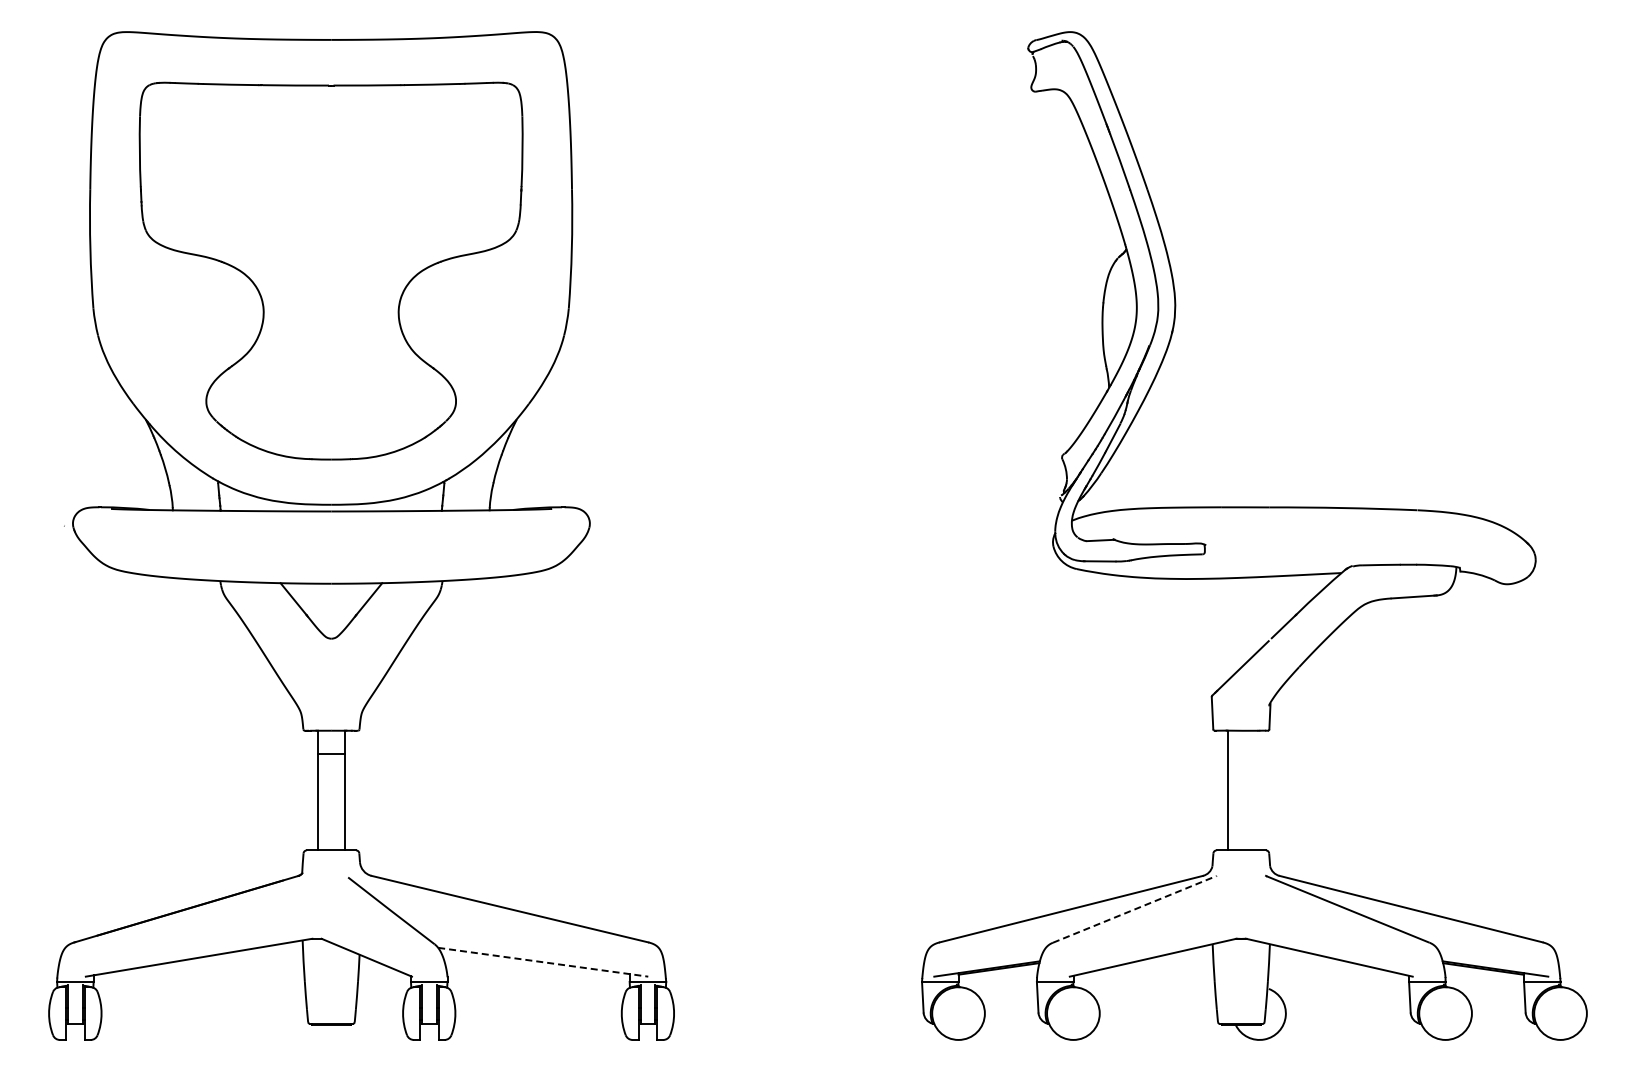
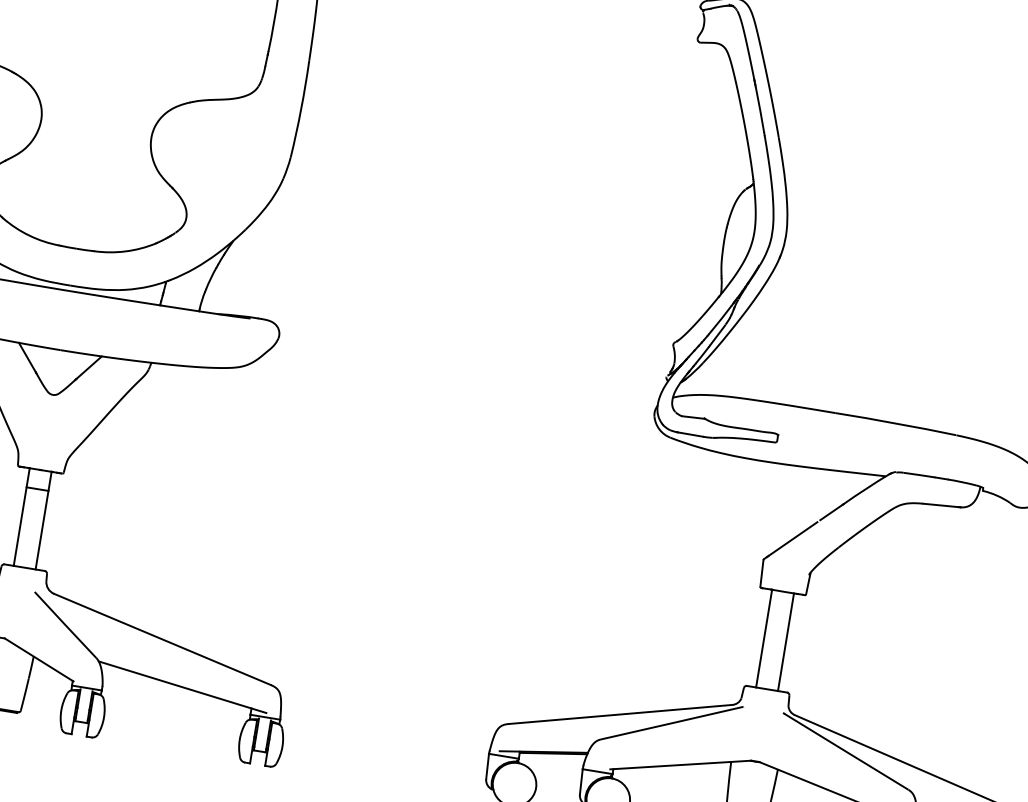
line: (1254, 790) -> (785, 642), added
arc: (1134, 909) -> (672, 723), dashed -> solid
line: (543, 962) -> (182, 687), dashed -> solid

